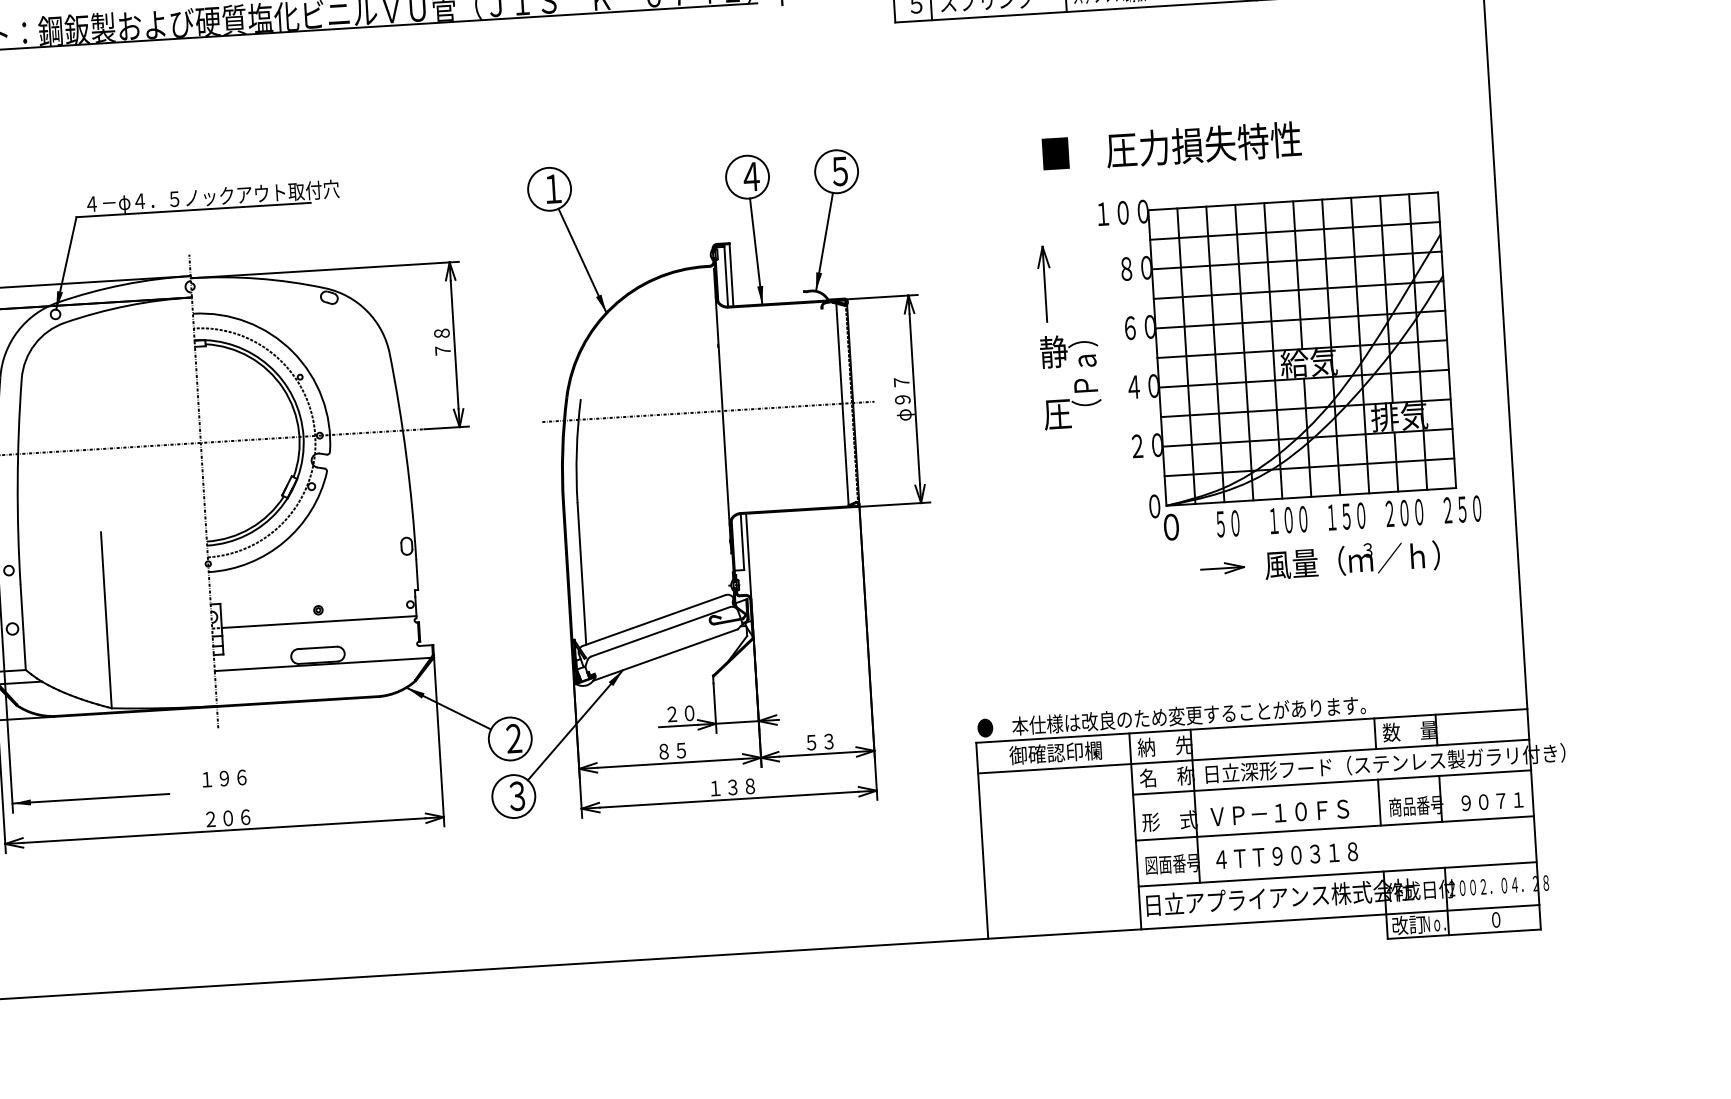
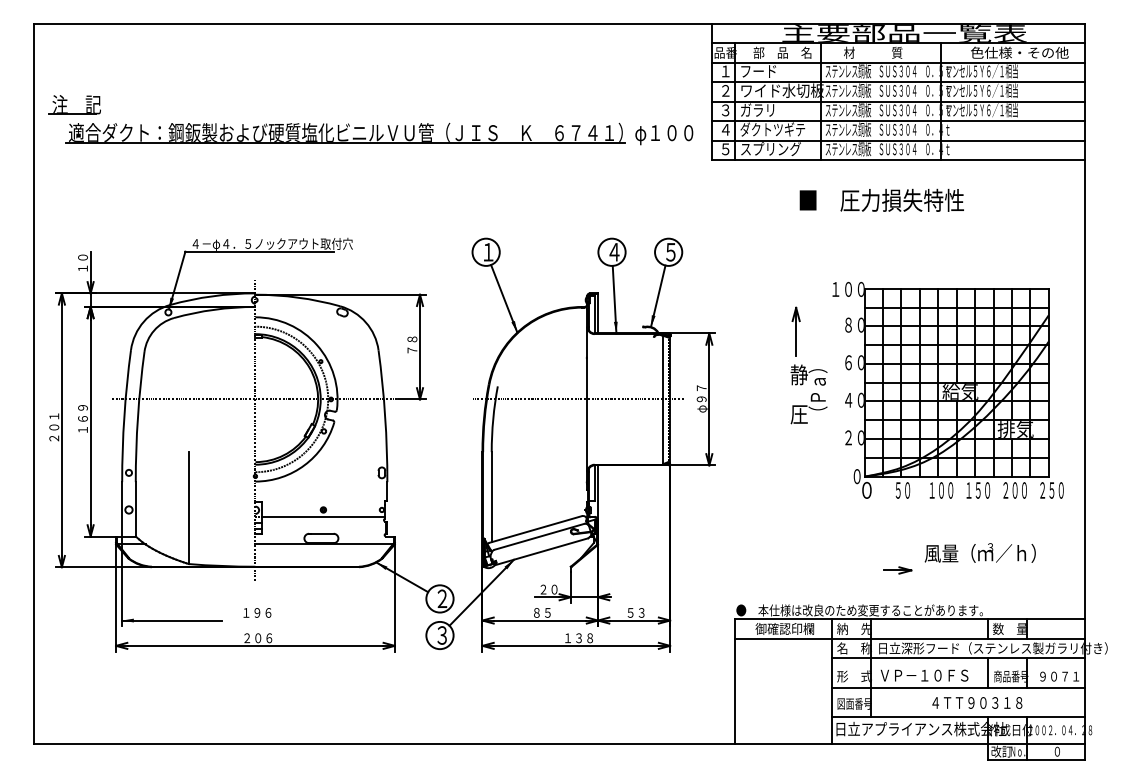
text: (1171, 145) -> (881, 199), moved
text: (1351, 558) -> (979, 552), moved
part: (1222, 568) -> (897, 570), moved
text: (1287, 854) -> (977, 702), moved

